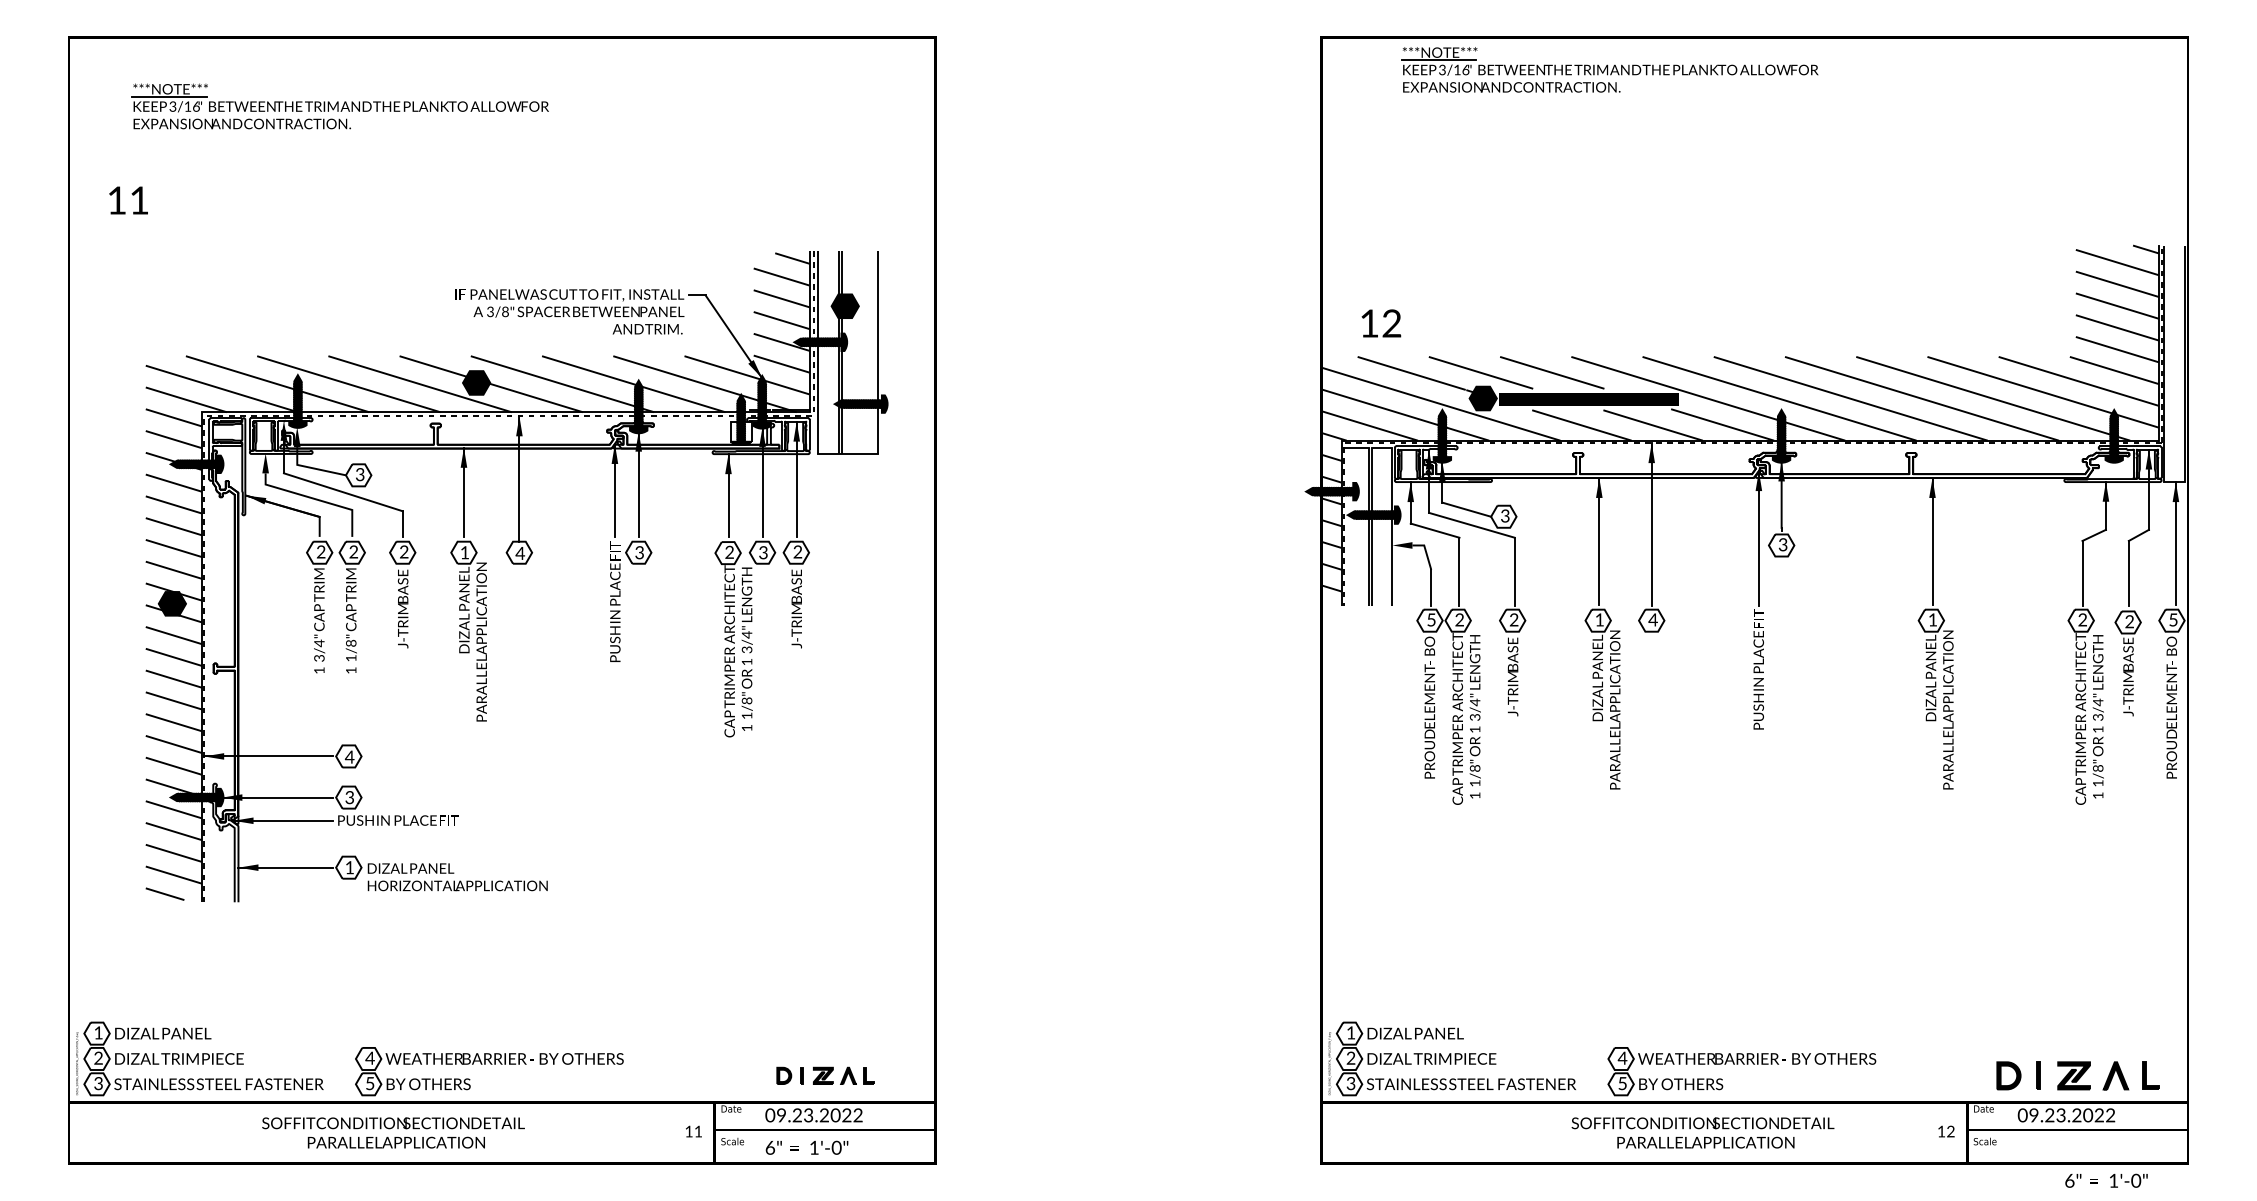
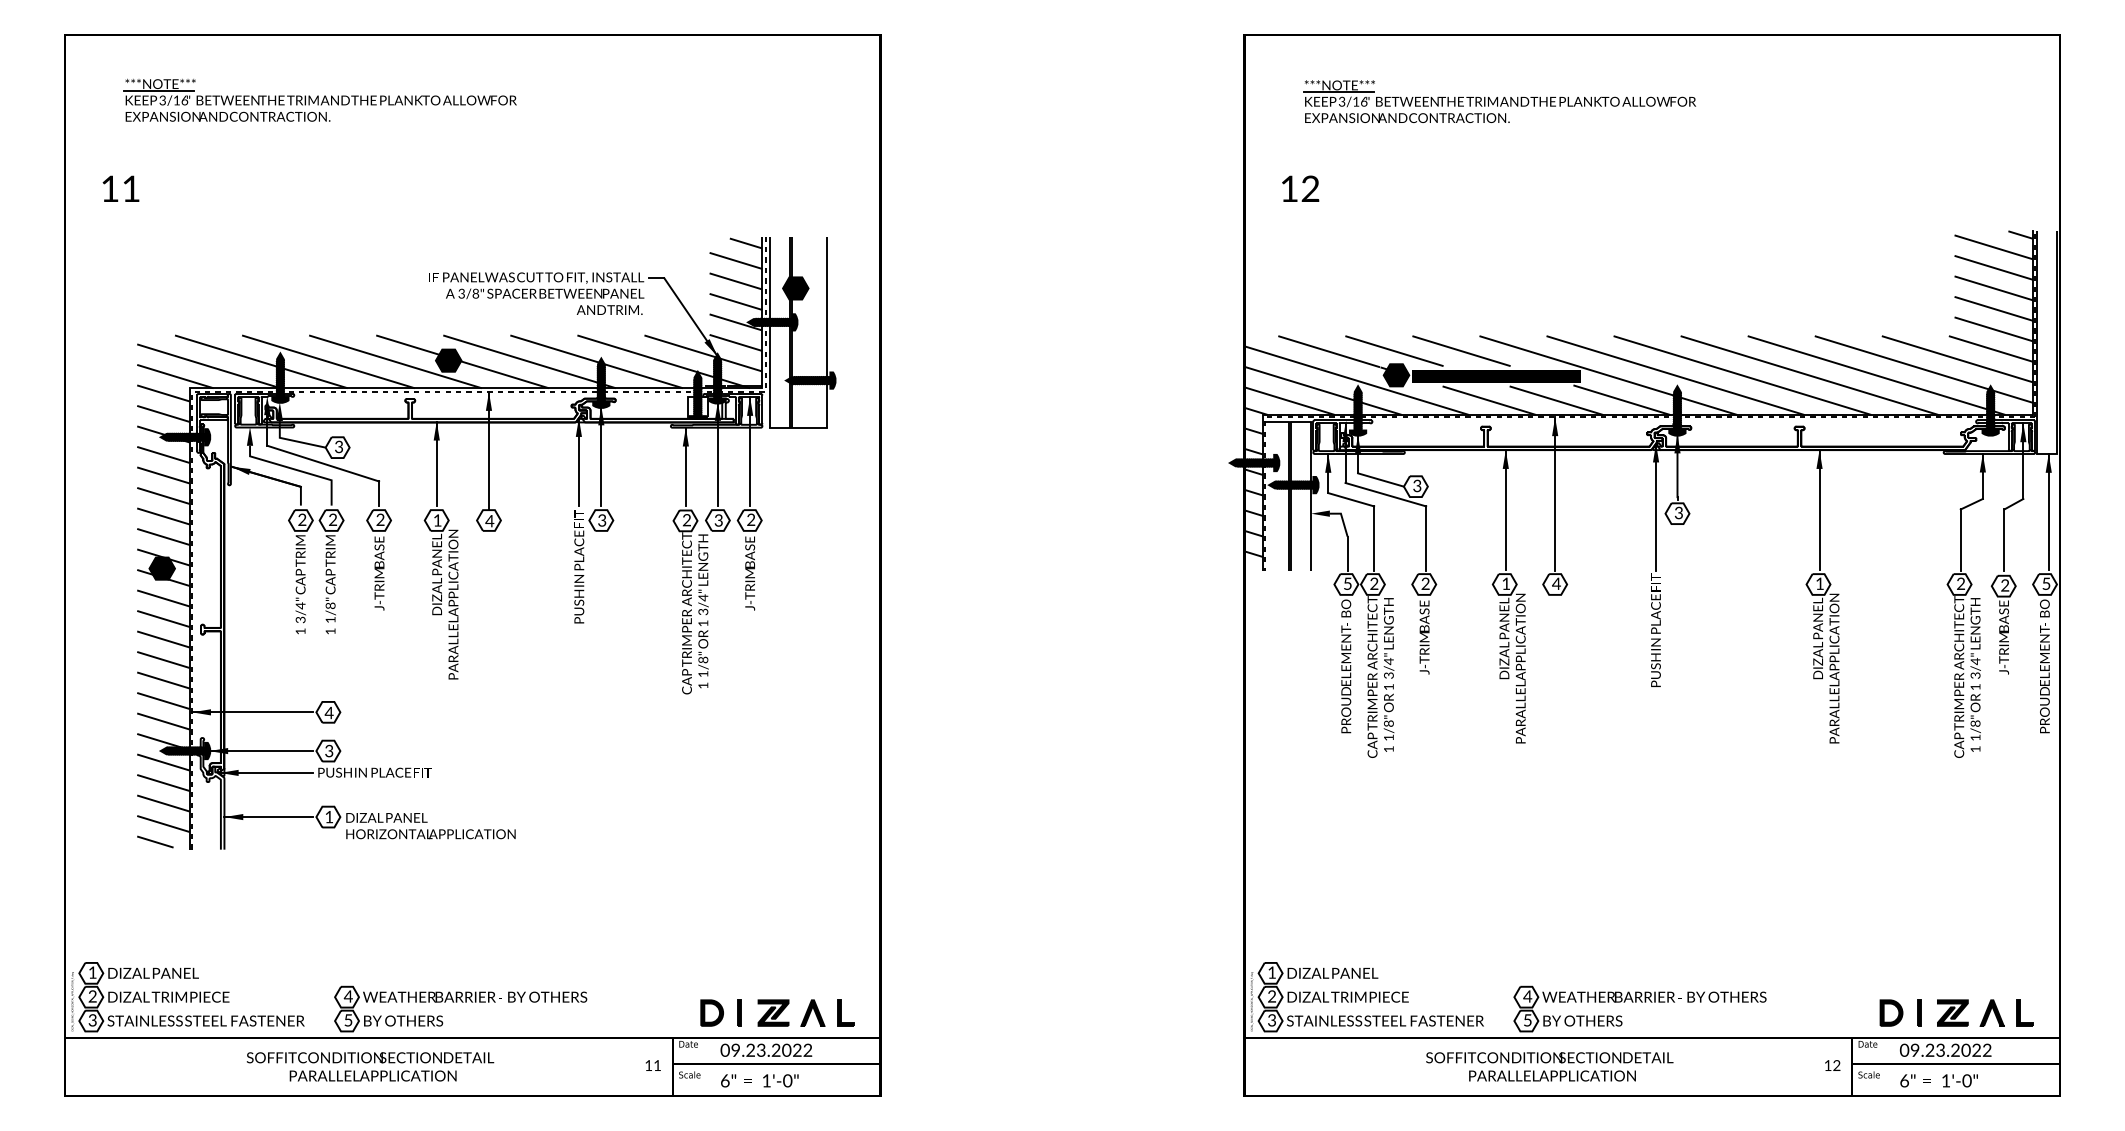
part: (1609, 69) -> (1499, 101), moved
text: (1381, 323) -> (1300, 188), moved
part: (825, 1075) -> (777, 1012), size x1.67
text: (1702, 1132) -> (1549, 1066), moved
text: (2106, 1180) -> (1939, 1080), moved

